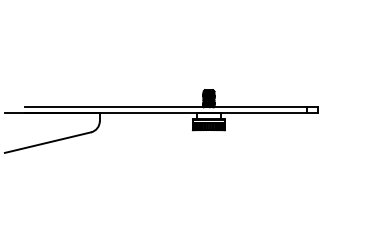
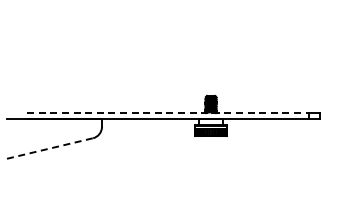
line: (165, 107) -> (167, 113), solid -> dashed
line: (48, 142) -> (50, 148), solid -> dashed

